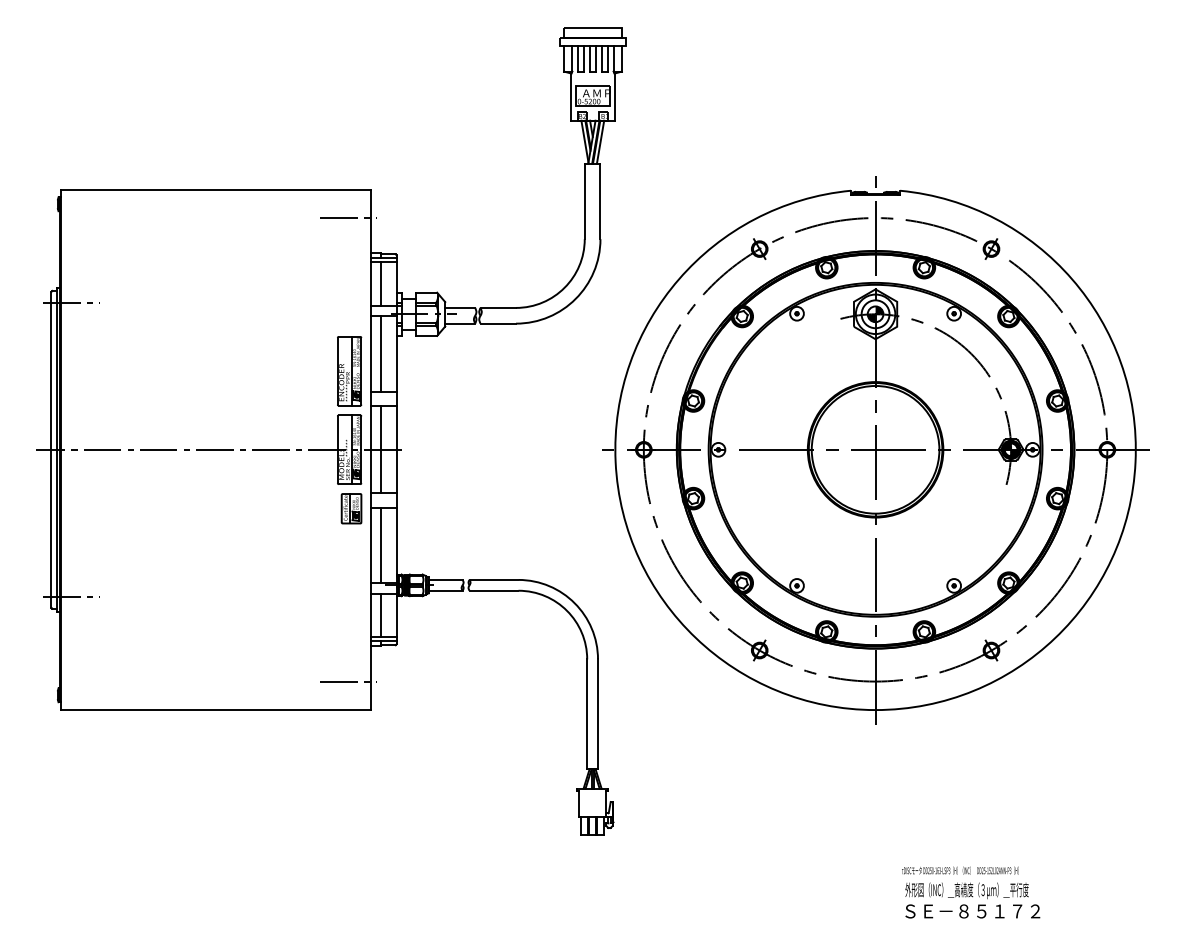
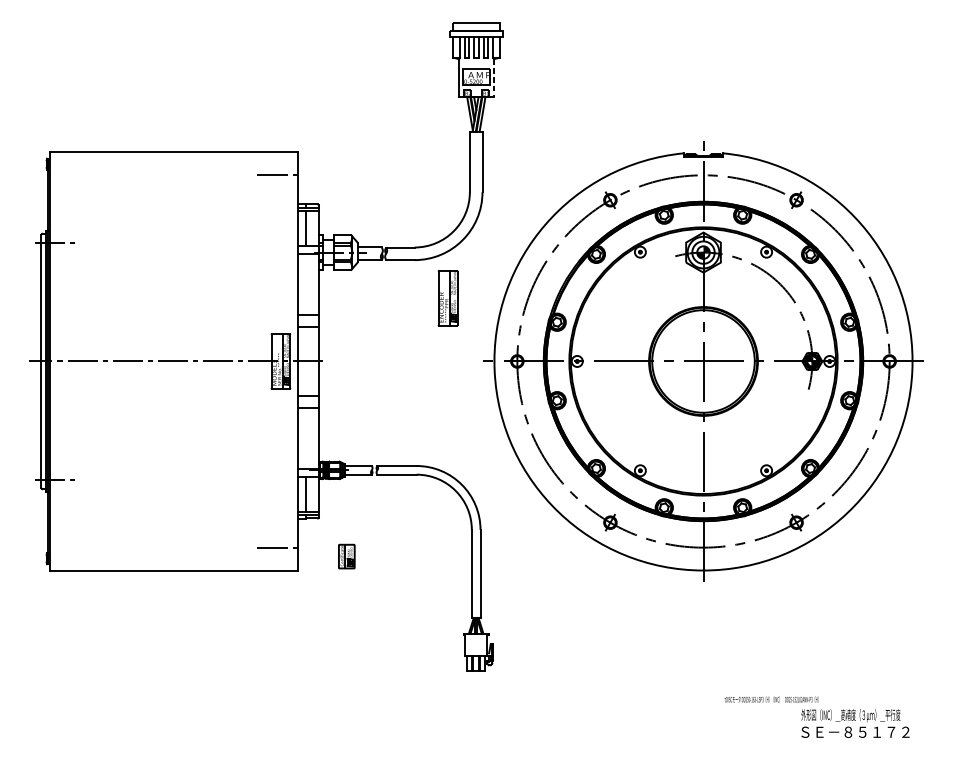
line: (614, 97) -> (493, 78), solid -> dashed
line: (381, 353) -> (306, 284), removed
part: (349, 371) -> (447, 298), moved
line: (381, 449) -> (306, 361), removed
part: (351, 508) -> (346, 556), moved
line: (381, 545) -> (306, 438), removed
text: (972, 900) -> (855, 723), moved

